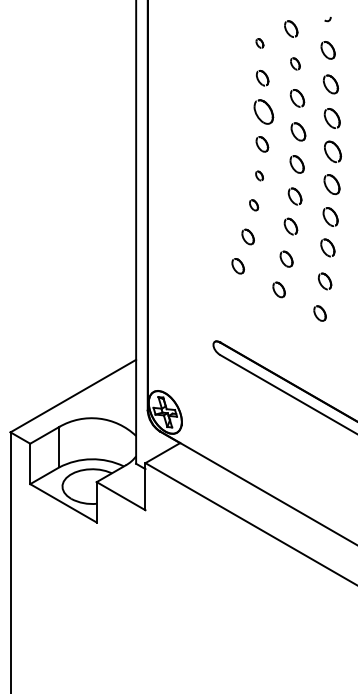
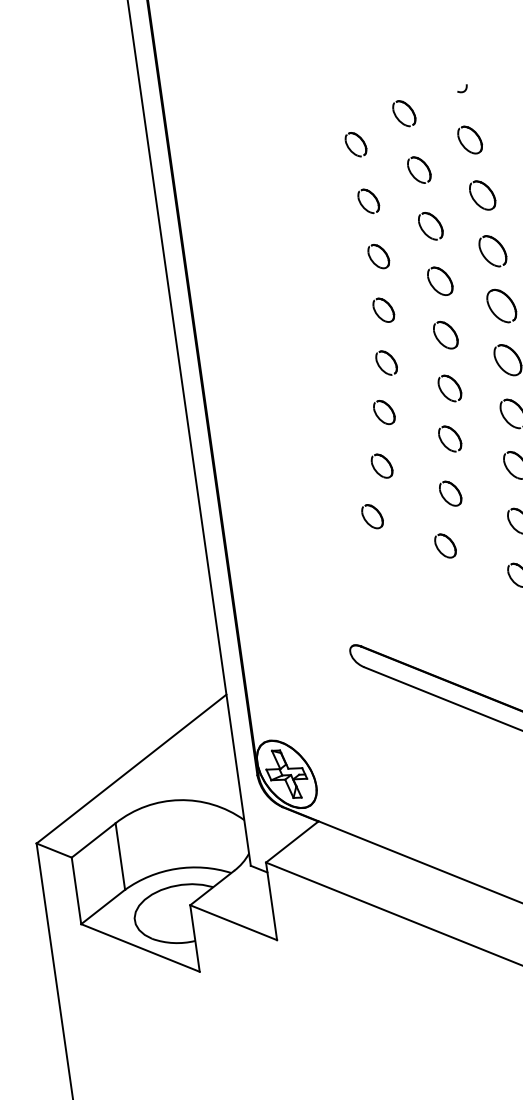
part: (259, 43) -> (355, 144), size x1.67
part: (295, 63) -> (419, 169), size x1.43
part: (263, 111) -> (377, 255), size x0.62
part: (259, 175) -> (386, 362), size x1.67
part: (253, 205) -> (383, 412), size x1.43

